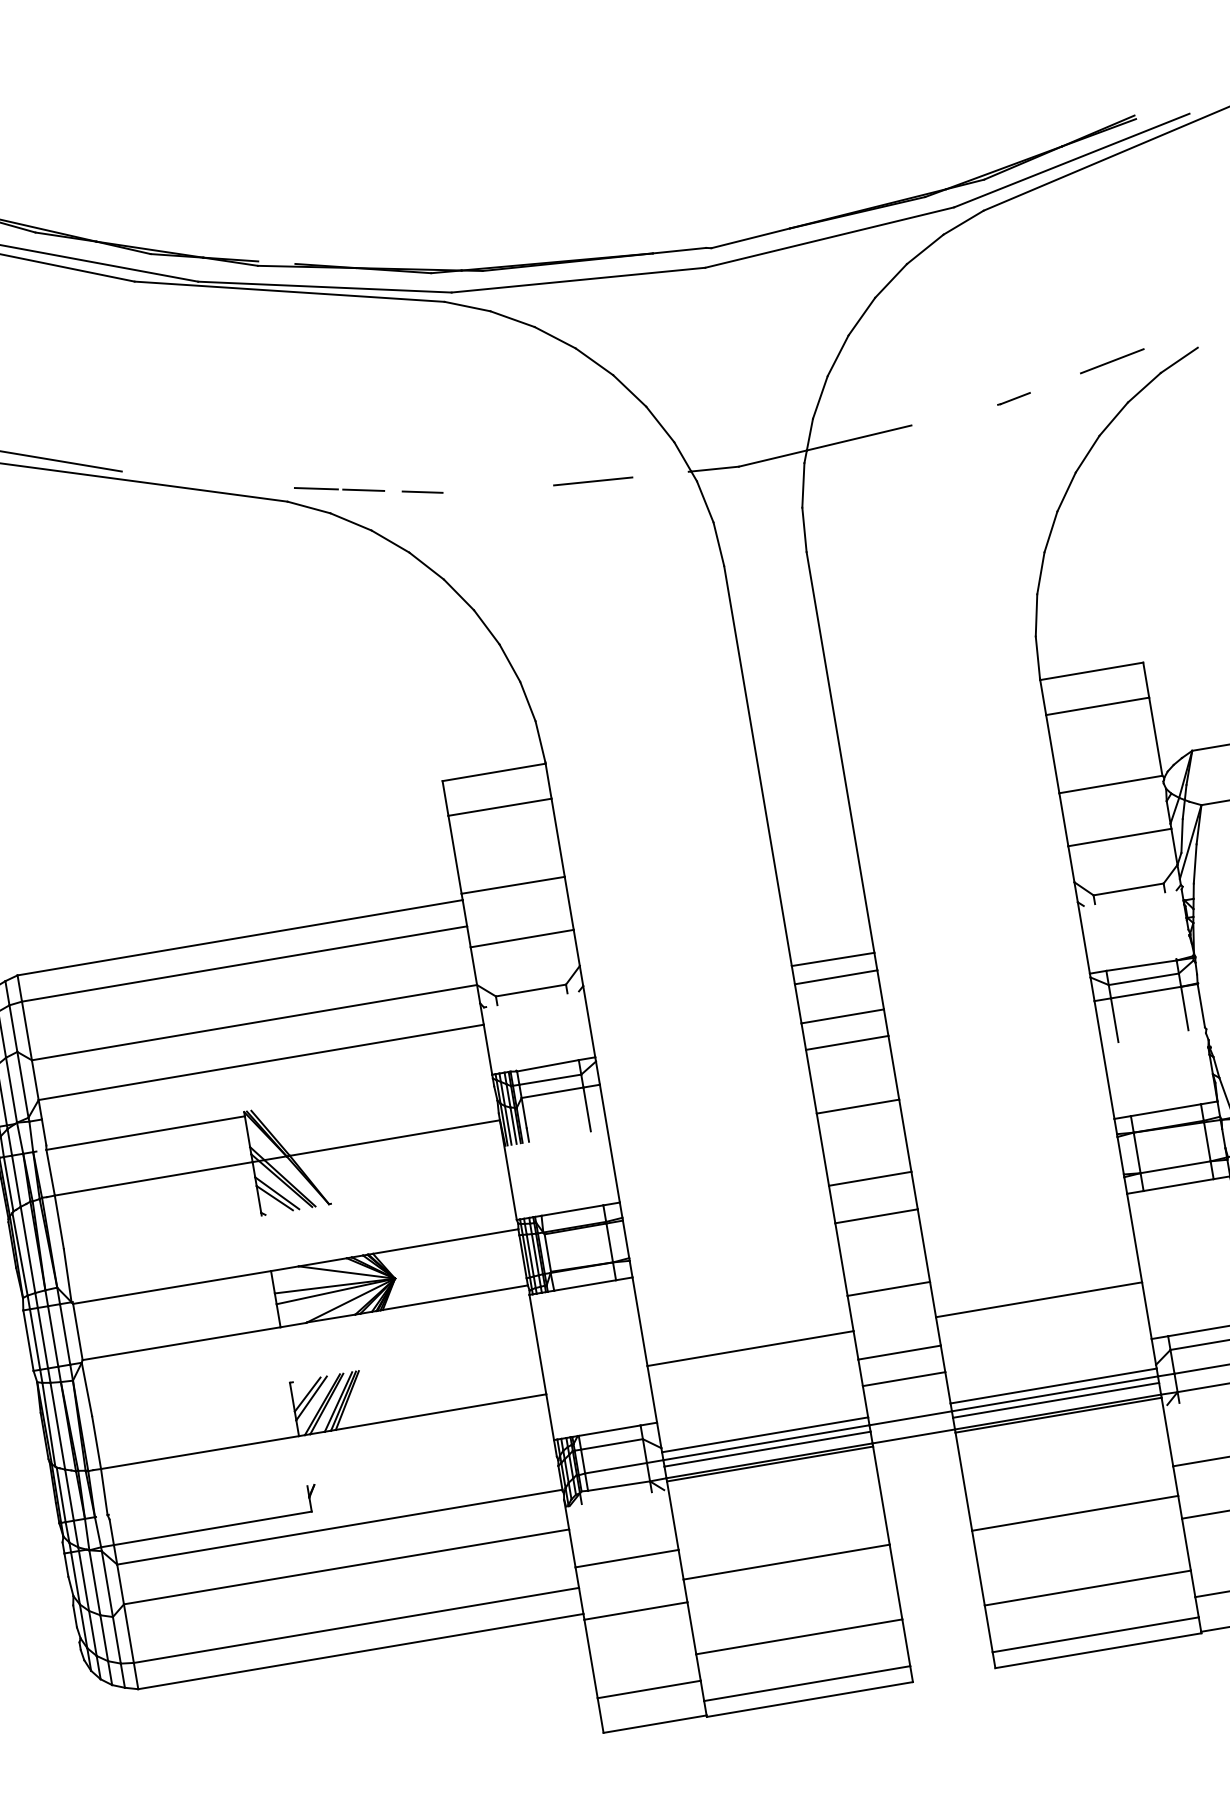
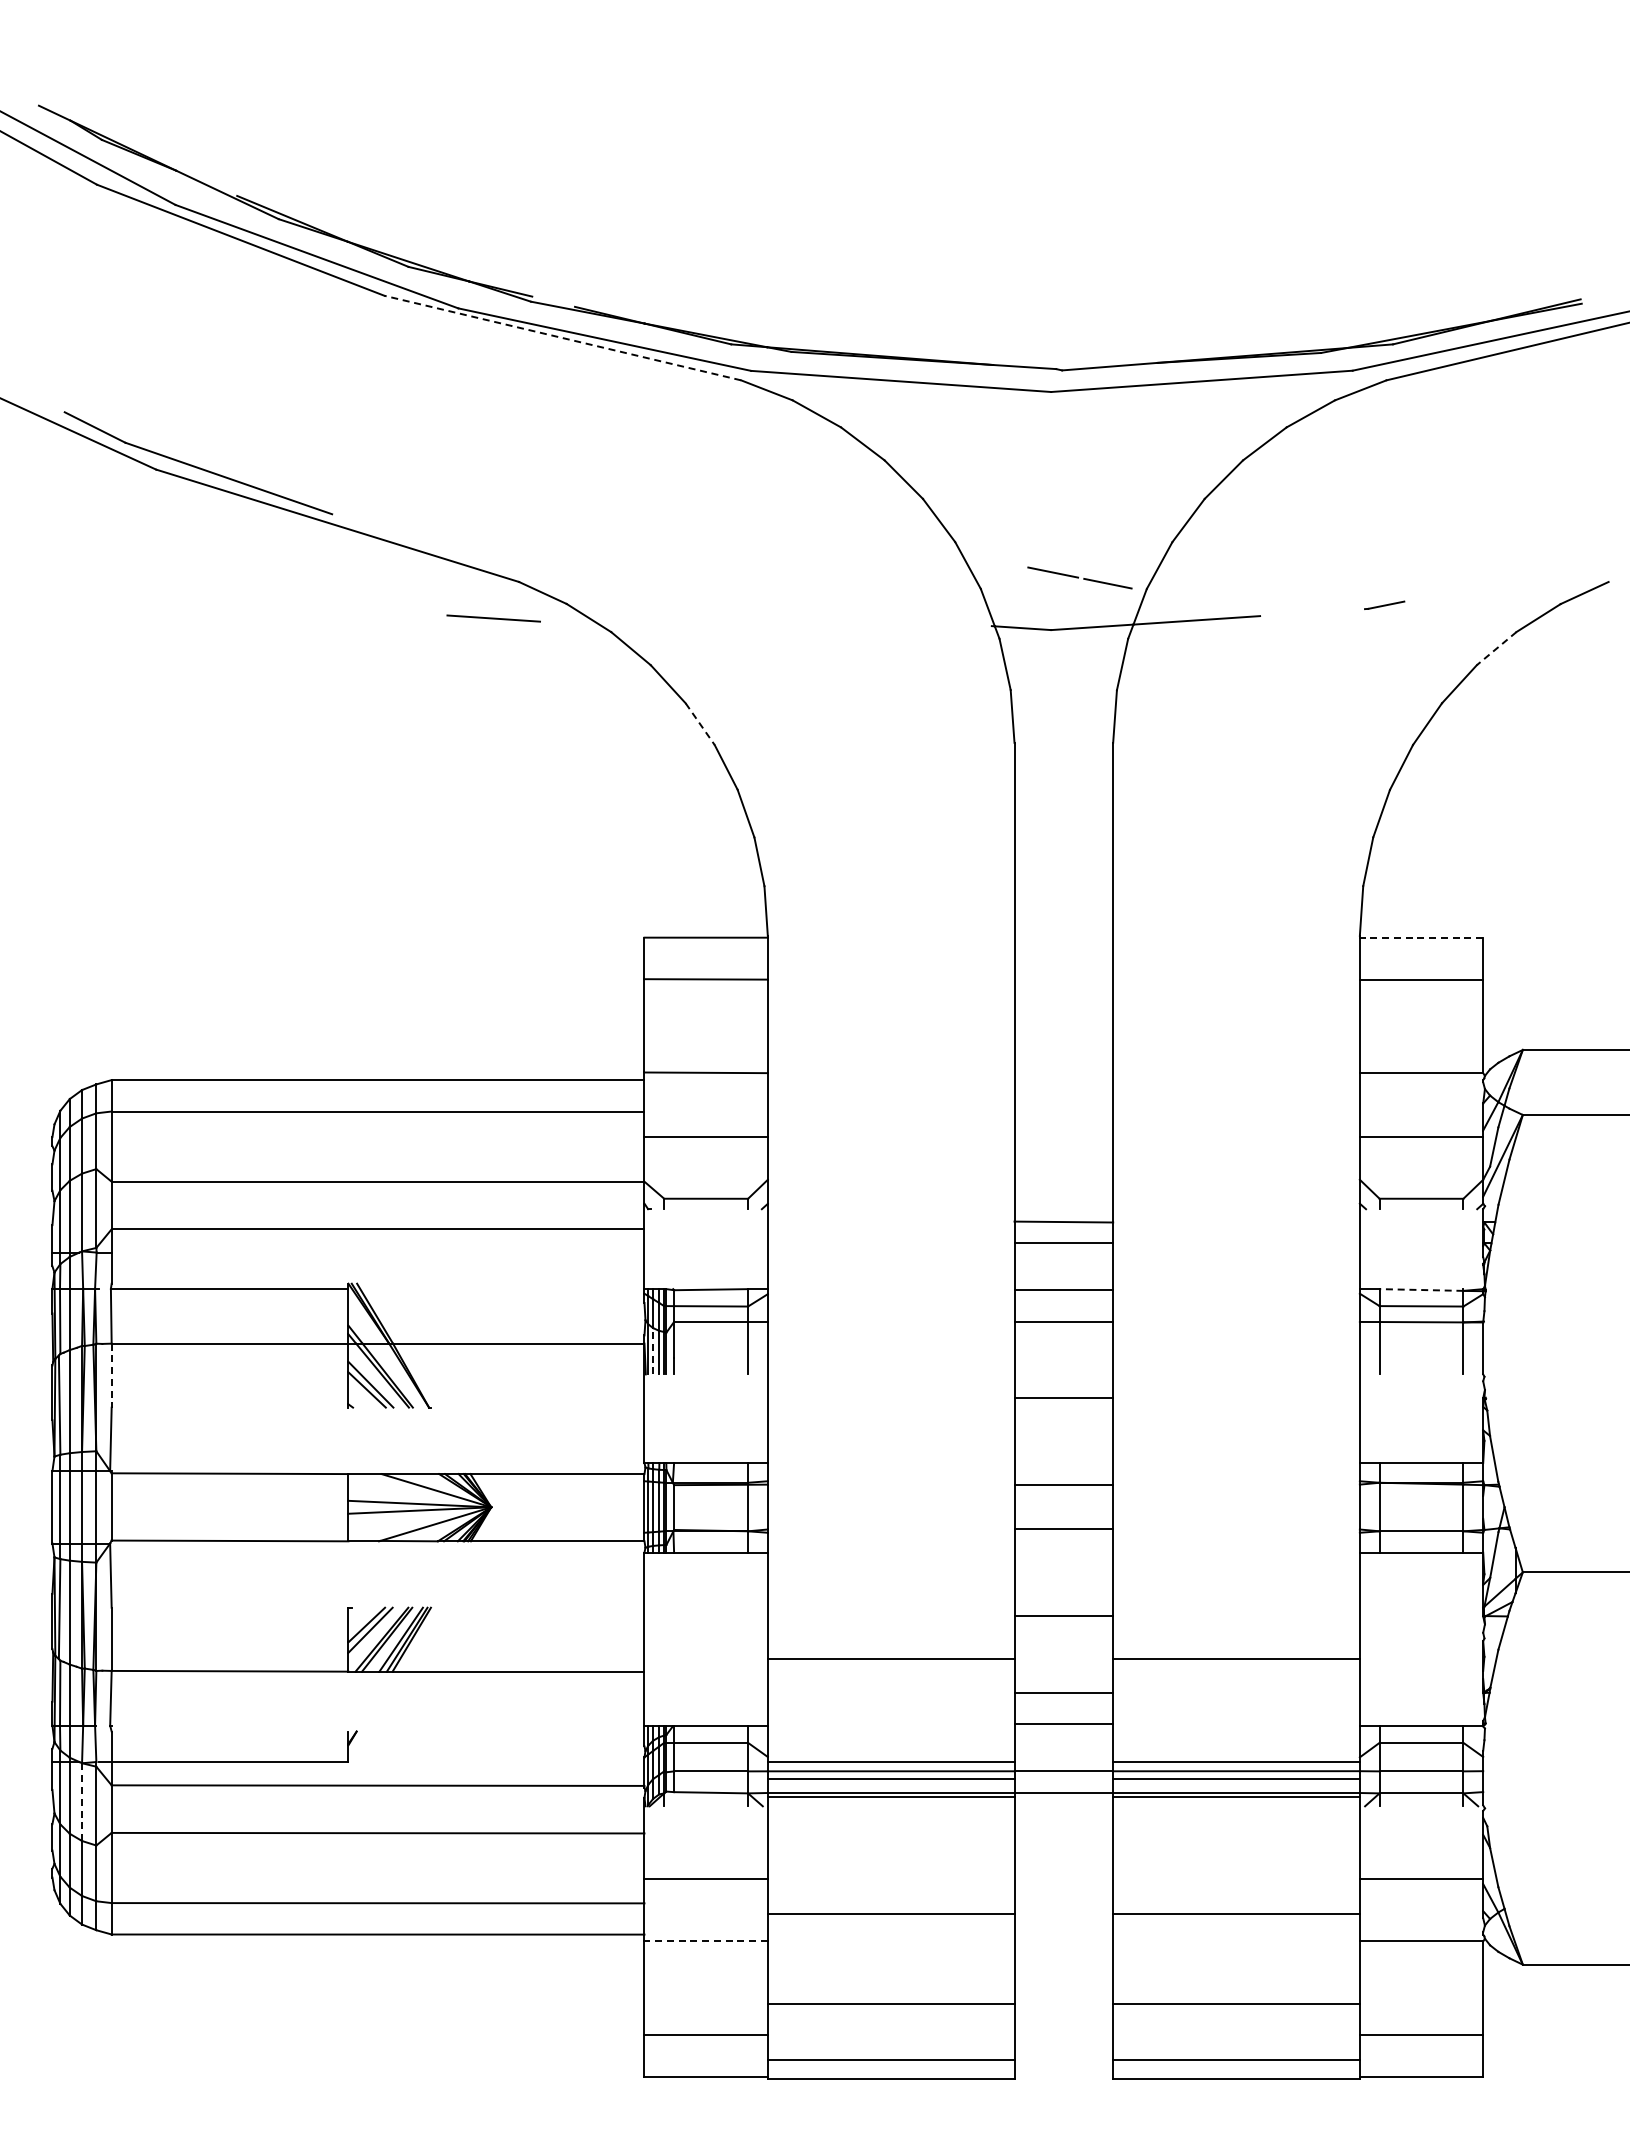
line: (289, 291) -> (562, 337), solid -> dashed
line: (1112, 360) -> (1506, 580), removed
line: (1113, 419) -> (1496, 648), solid -> dashed
line: (592, 481) -> (493, 618), moved
line: (338, 489) -> (1078, 577), moved
line: (422, 492) -> (678, 597), removed
line: (459, 595) -> (700, 724), solid -> dashed
line: (1091, 671) -> (1421, 937), solid -> dashed
line: (1141, 966) -> (1421, 1290), solid -> dashed
line: (508, 1124) -> (653, 1350), solid -> dashed
line: (59, 1222) -> (111, 1375), solid -> dashed
line: (95, 1583) -> (82, 1802), solid -> dashed
line: (636, 1610) -> (706, 1941), solid -> dashed

